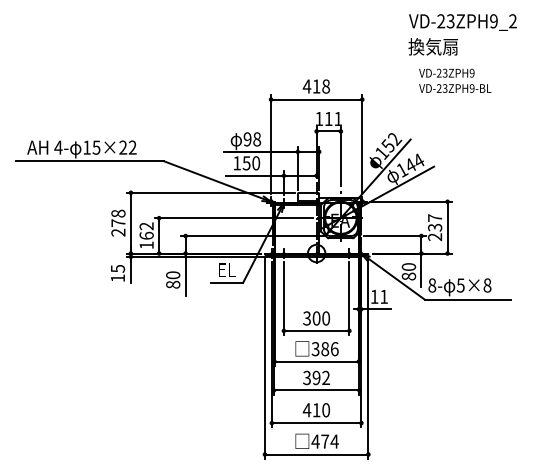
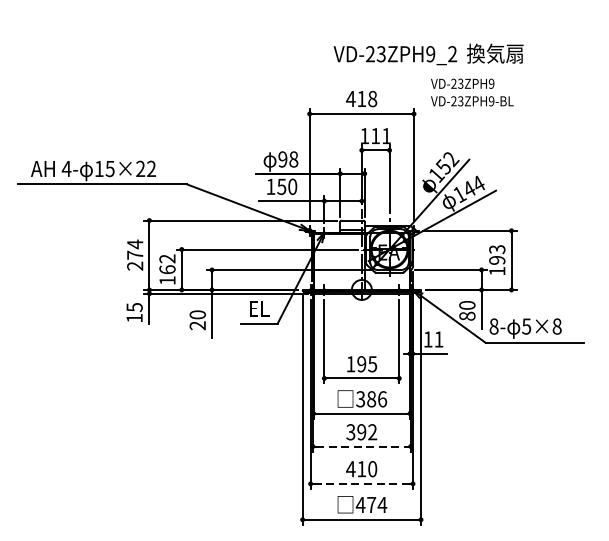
text: (462, 22) -> (394, 55), moved
text: (455, 80) -> (472, 92), moved
text: (118, 213) -> (135, 244), 278 -> 274
text: (435, 227) -> (497, 260), 237 -> 193
text: (173, 284) -> (198, 325), 80 -> 20
text: (316, 318) -> (361, 364), 300 -> 195
line: (317, 390) -> (362, 446), solid -> dashed
line: (317, 423) -> (362, 484), solid -> dashed

